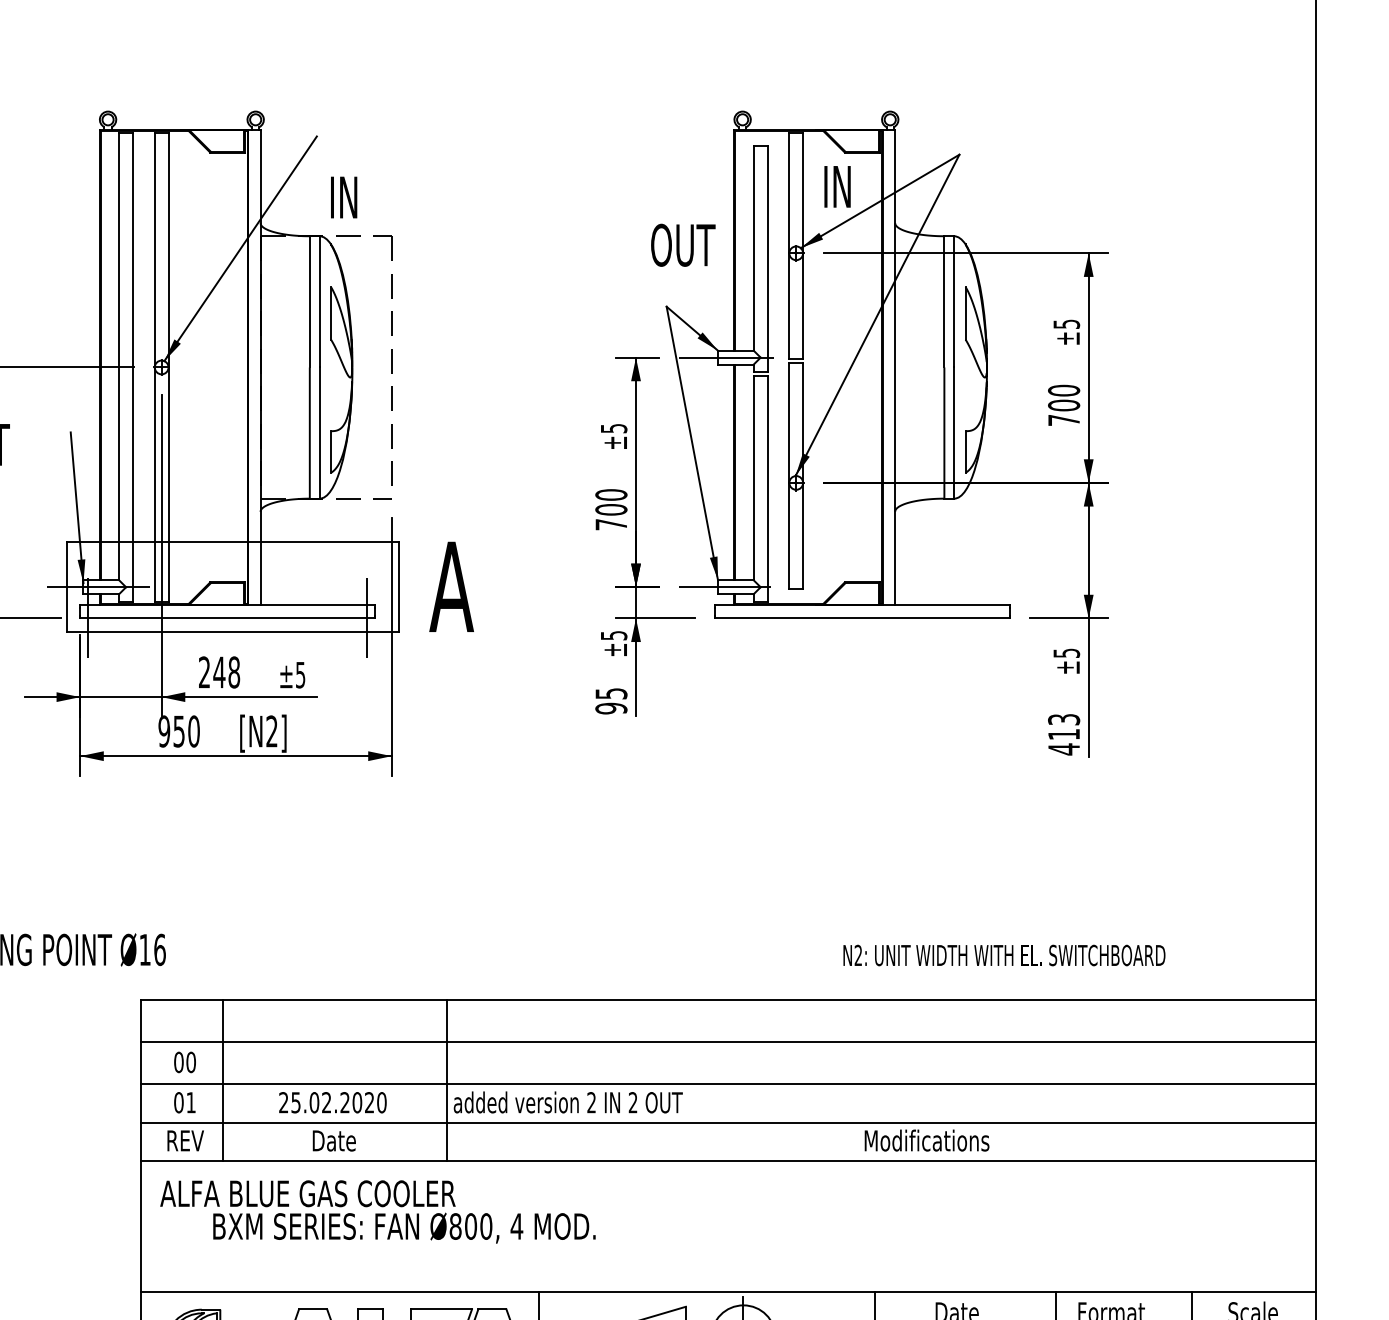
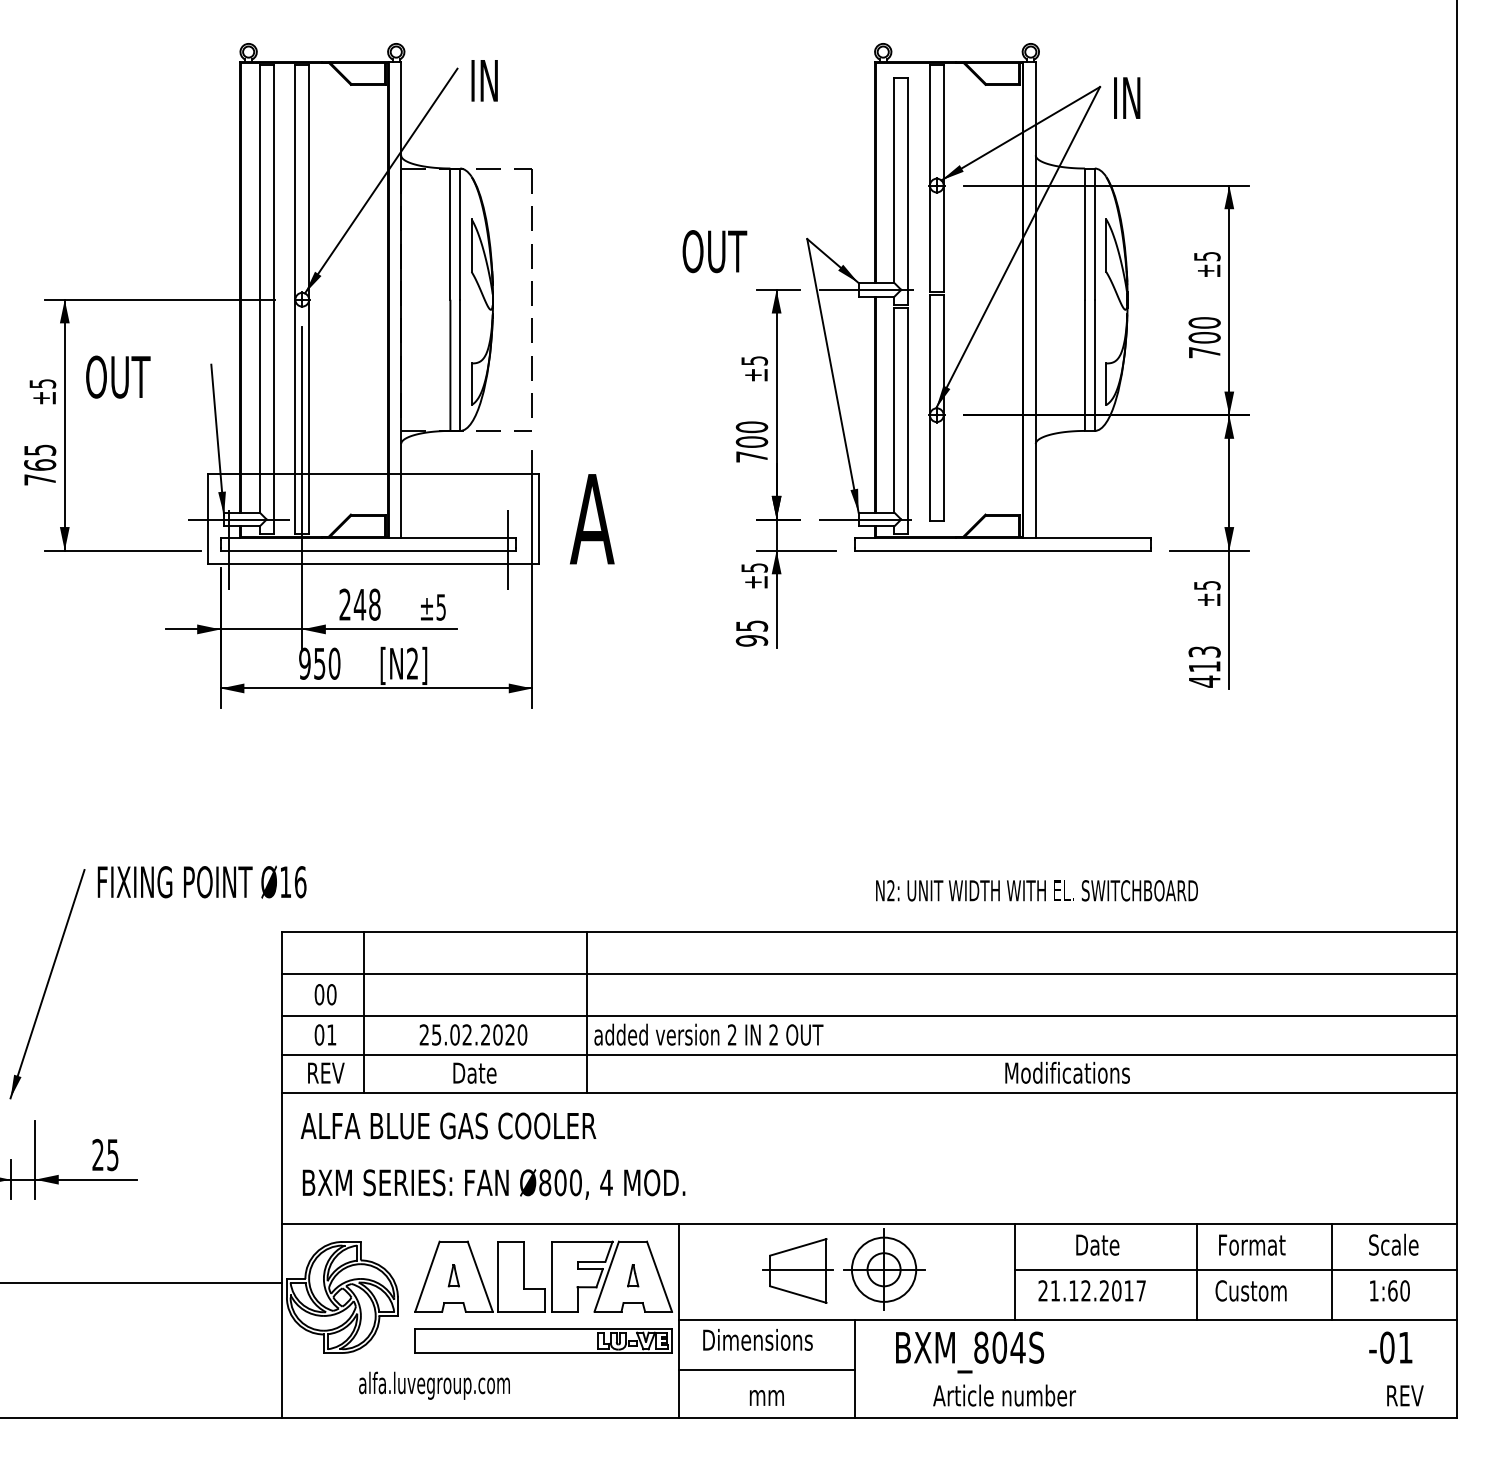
text: (837, 186) -> (1127, 97), moved
text: (343, 197) -> (484, 80), moved
text: (682, 245) -> (714, 251), moved
text: (1003, 955) -> (1036, 890), moved
text: (403, 1228) -> (493, 1184), moved

